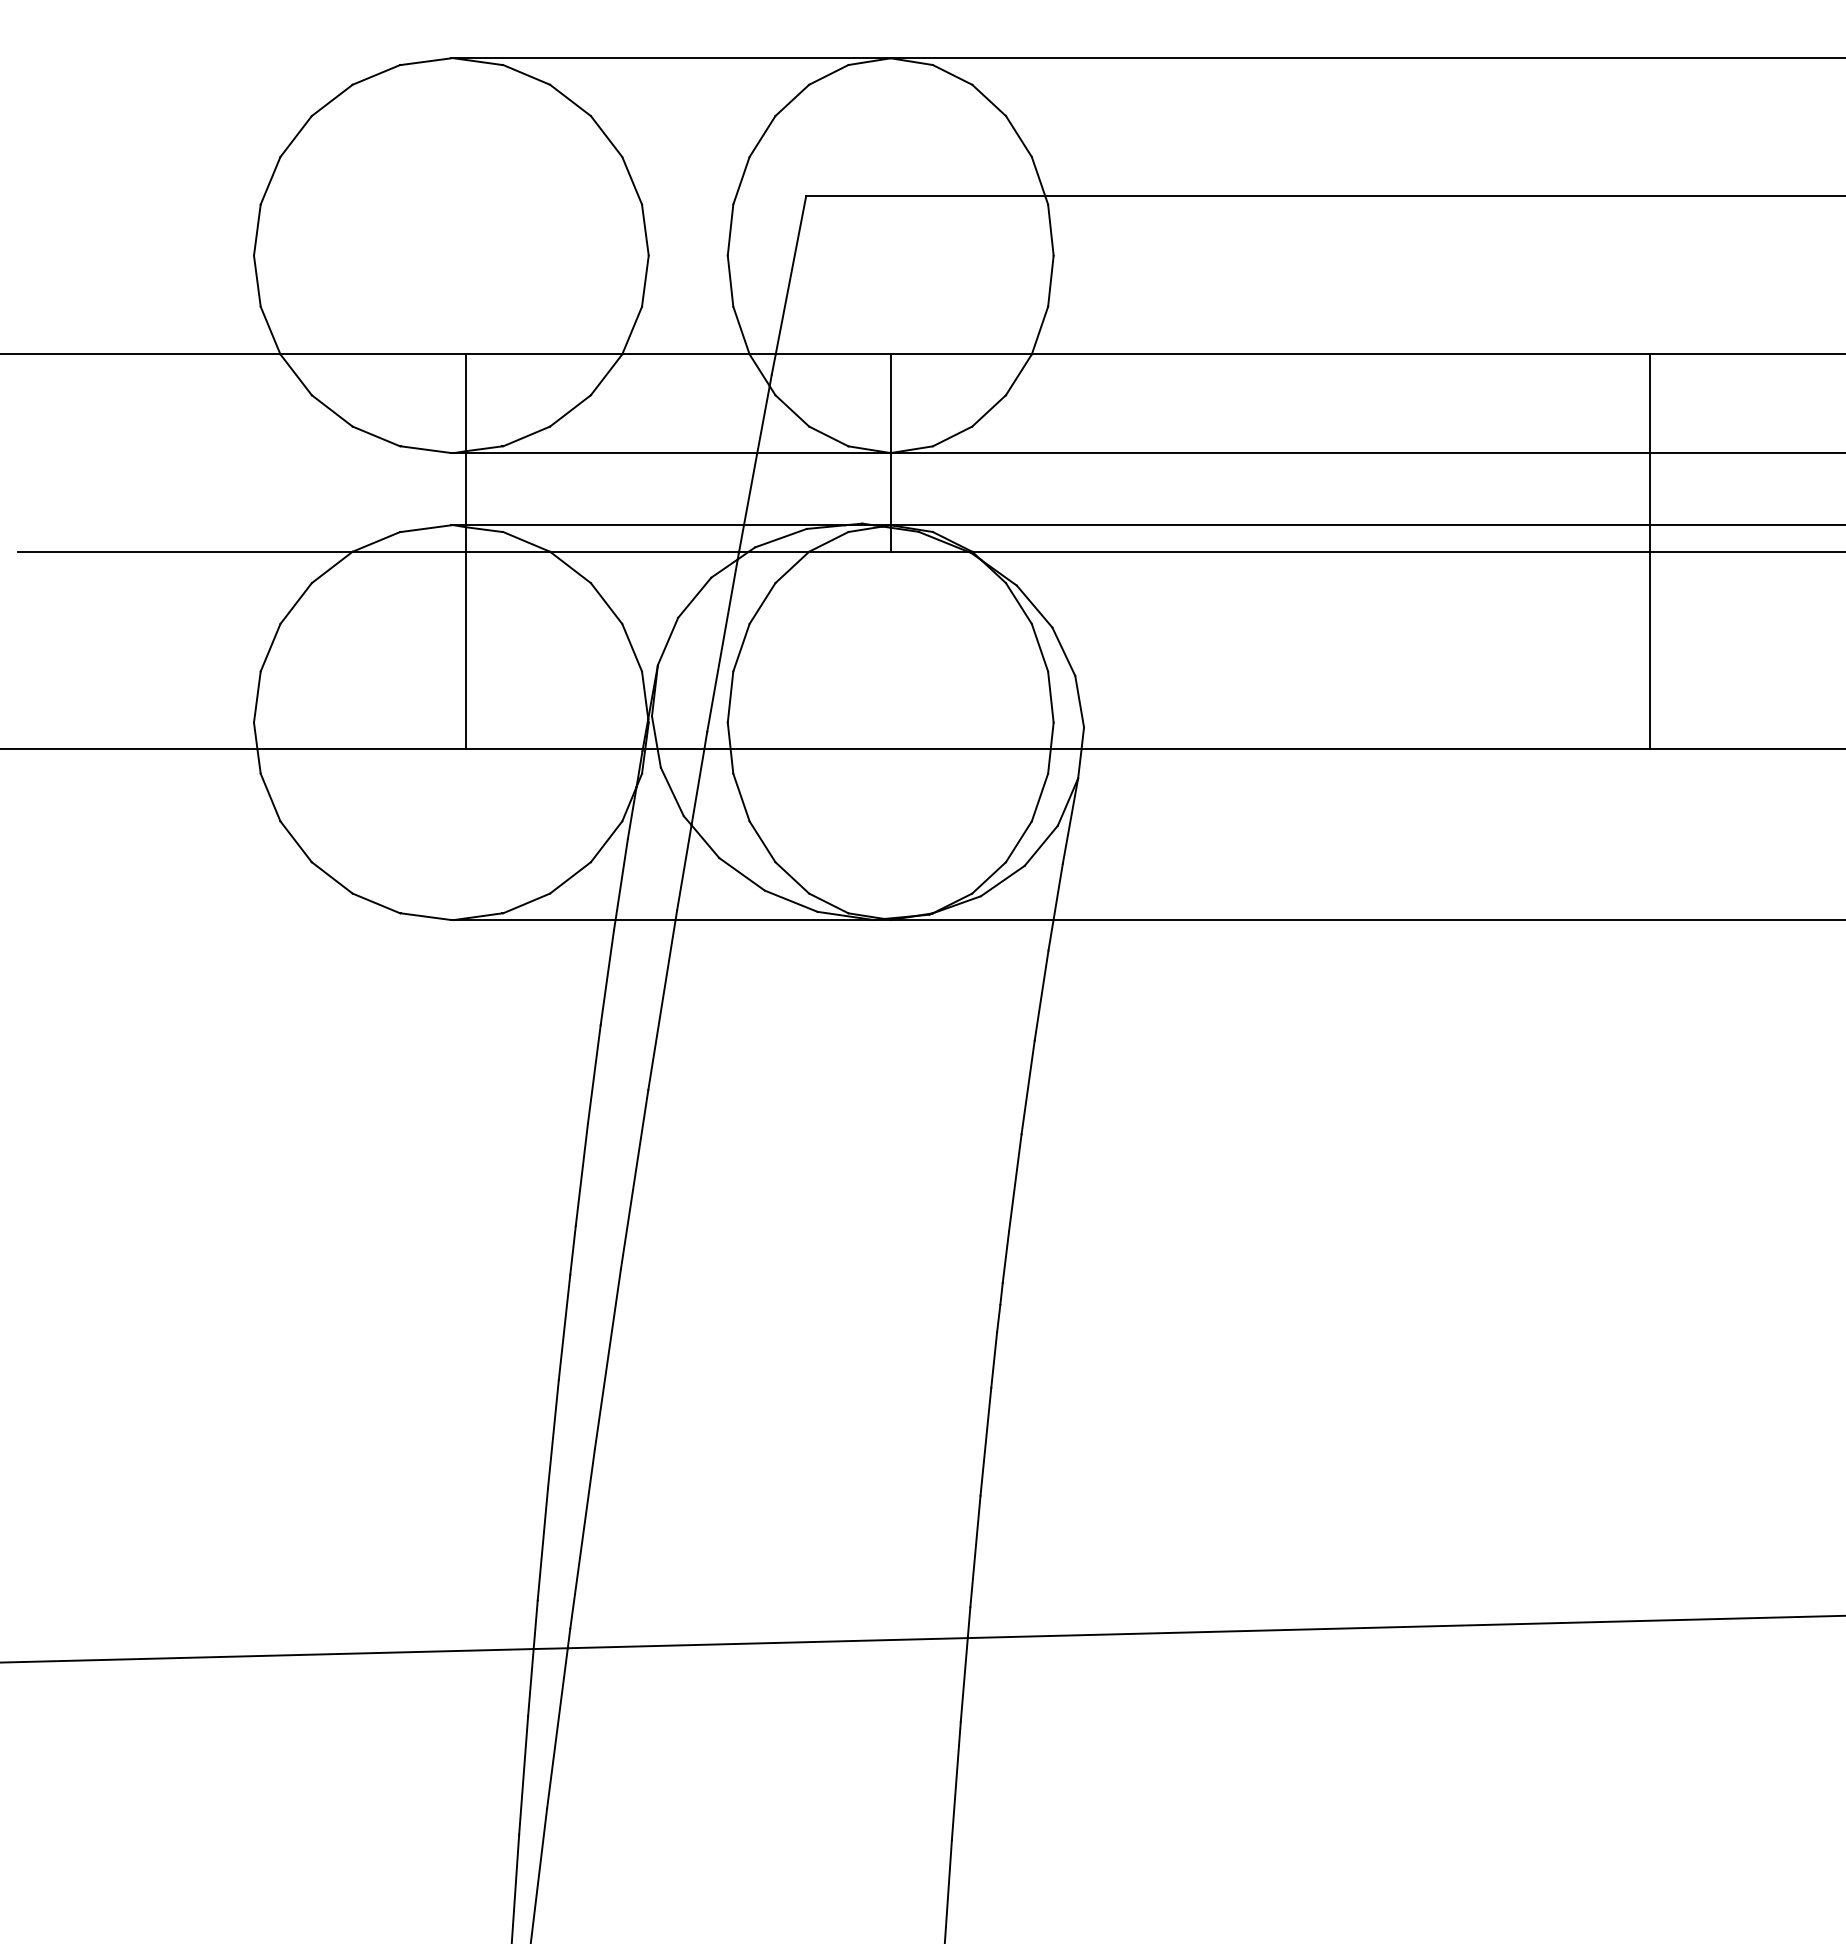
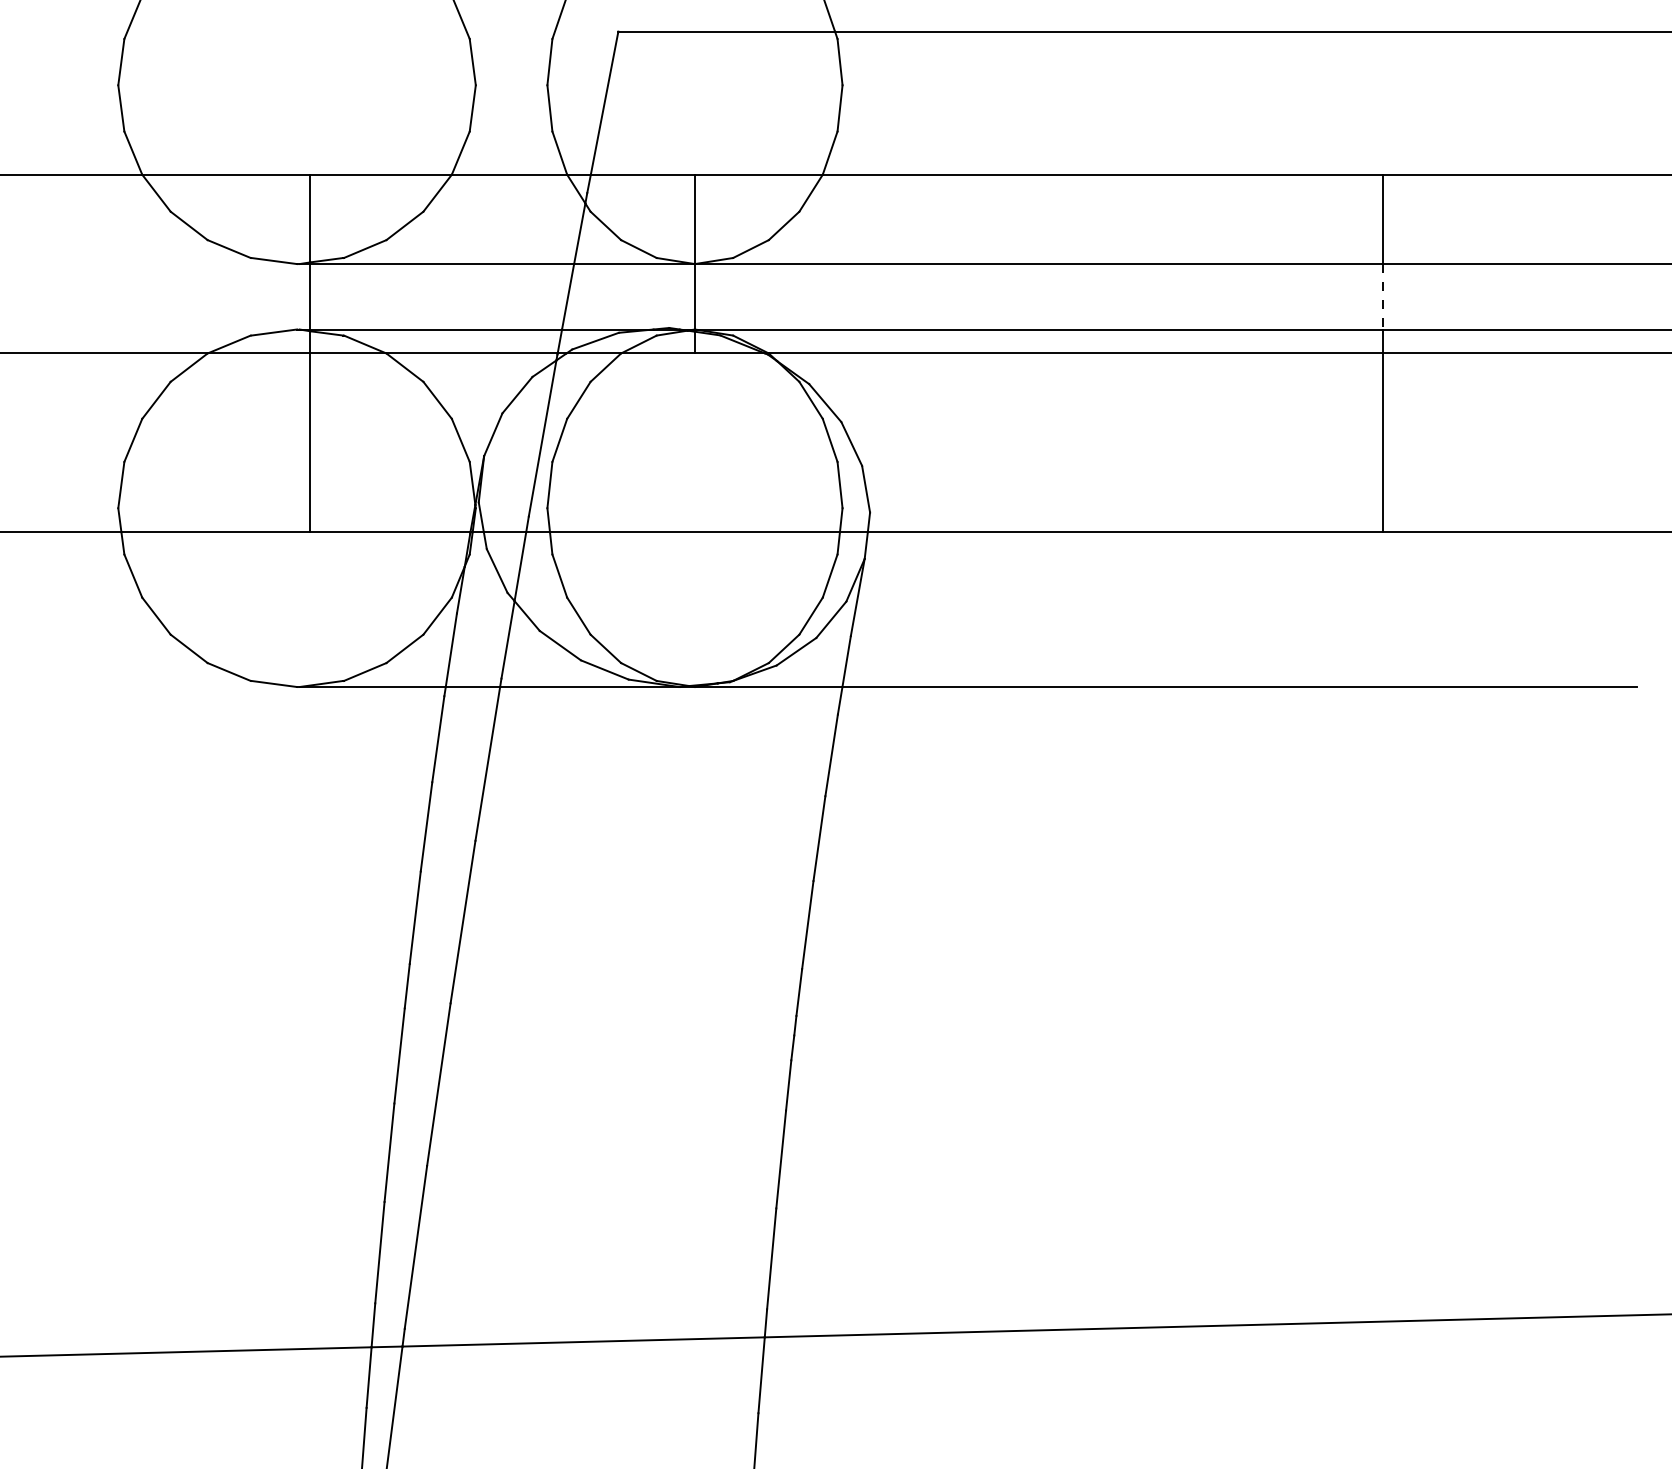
line: (1650, 489) -> (1383, 297), solid -> dashed

